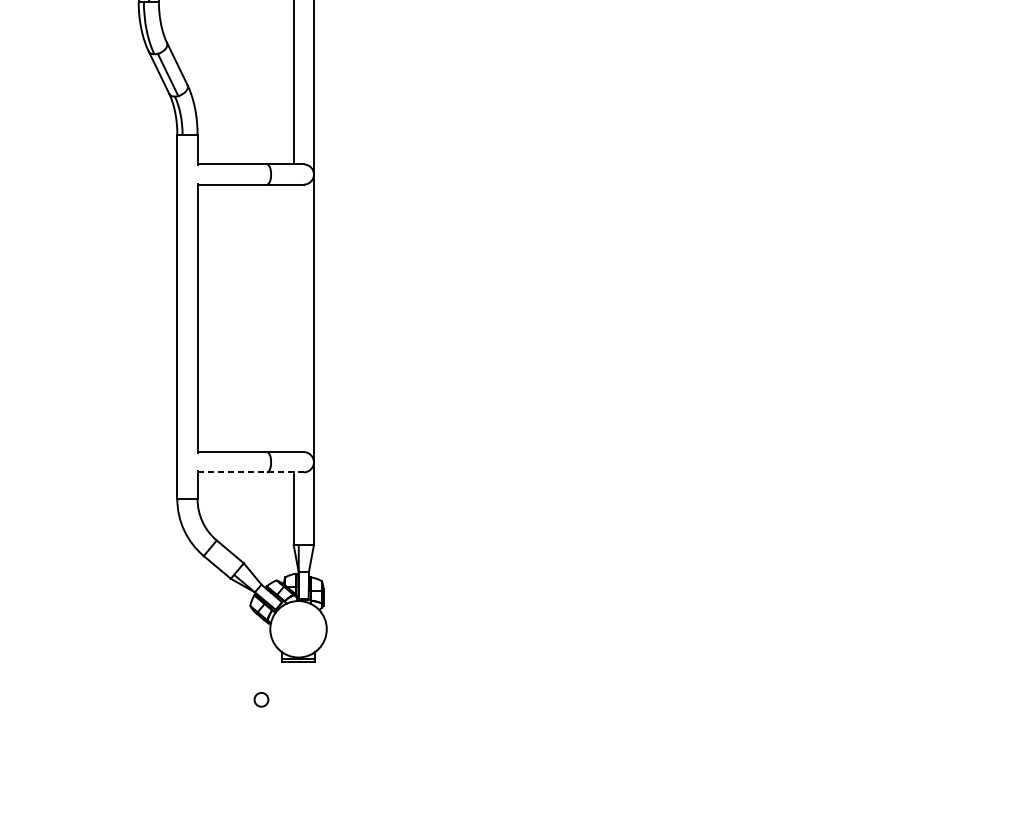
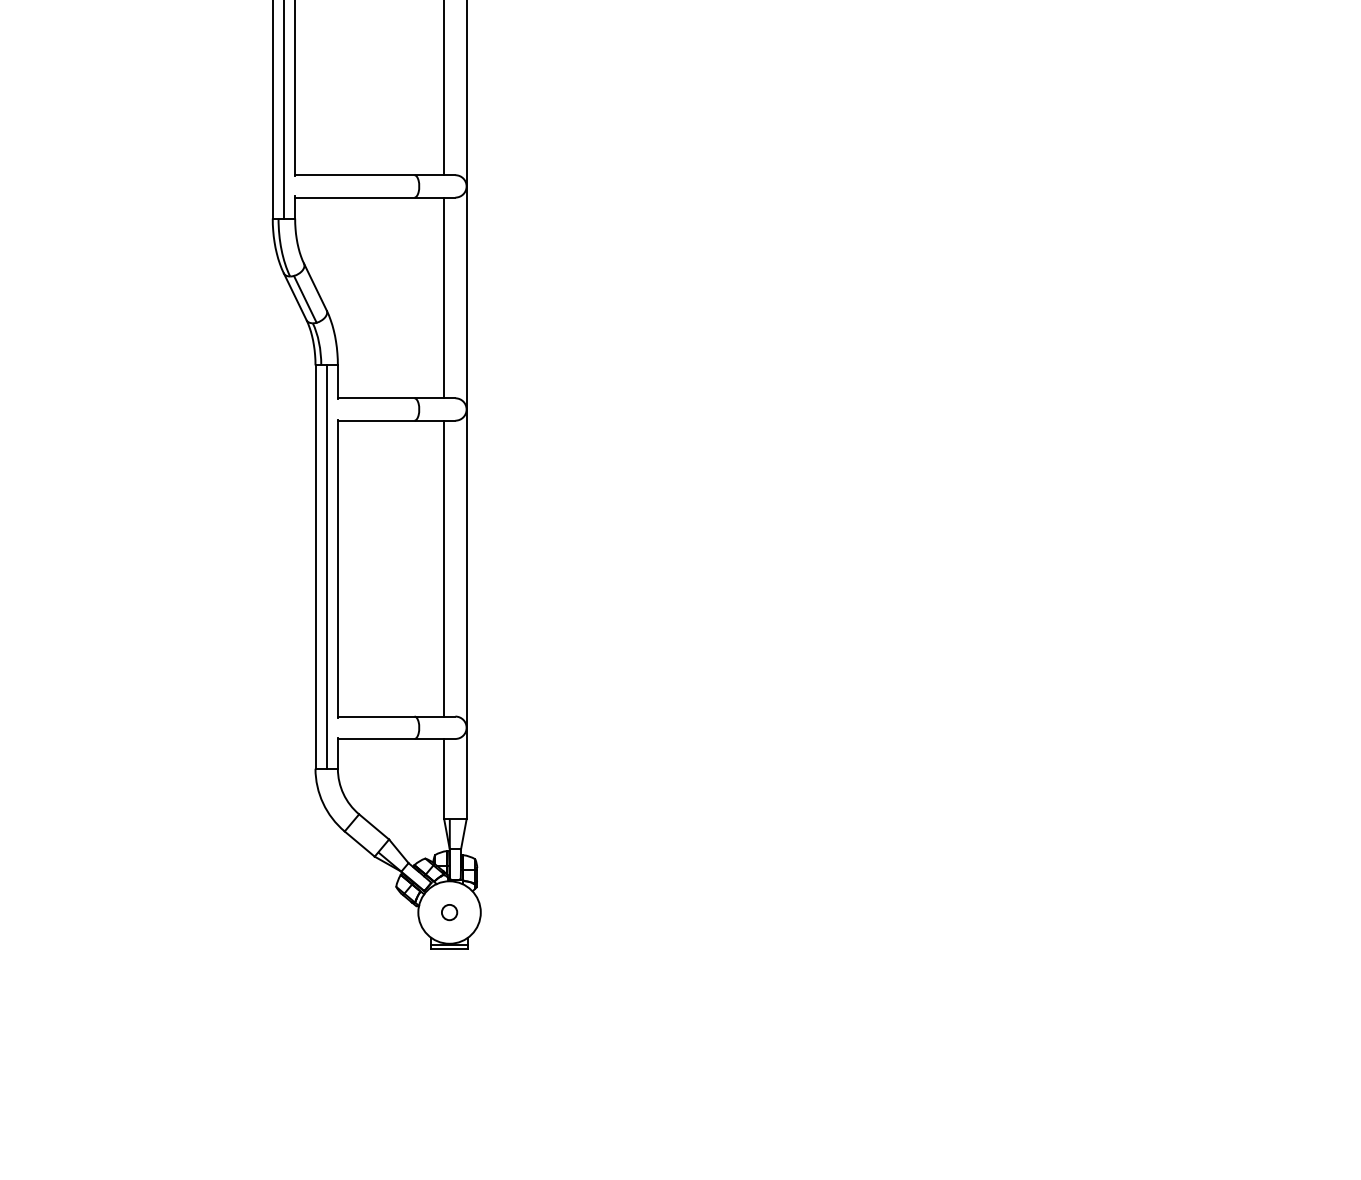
line: (187, 316) -> (326, 566), added
line: (293, 318) -> (444, 568), added
line: (250, 471) -> (396, 738), dashed -> solid
circle: (261, 699) -> (449, 912), moved

